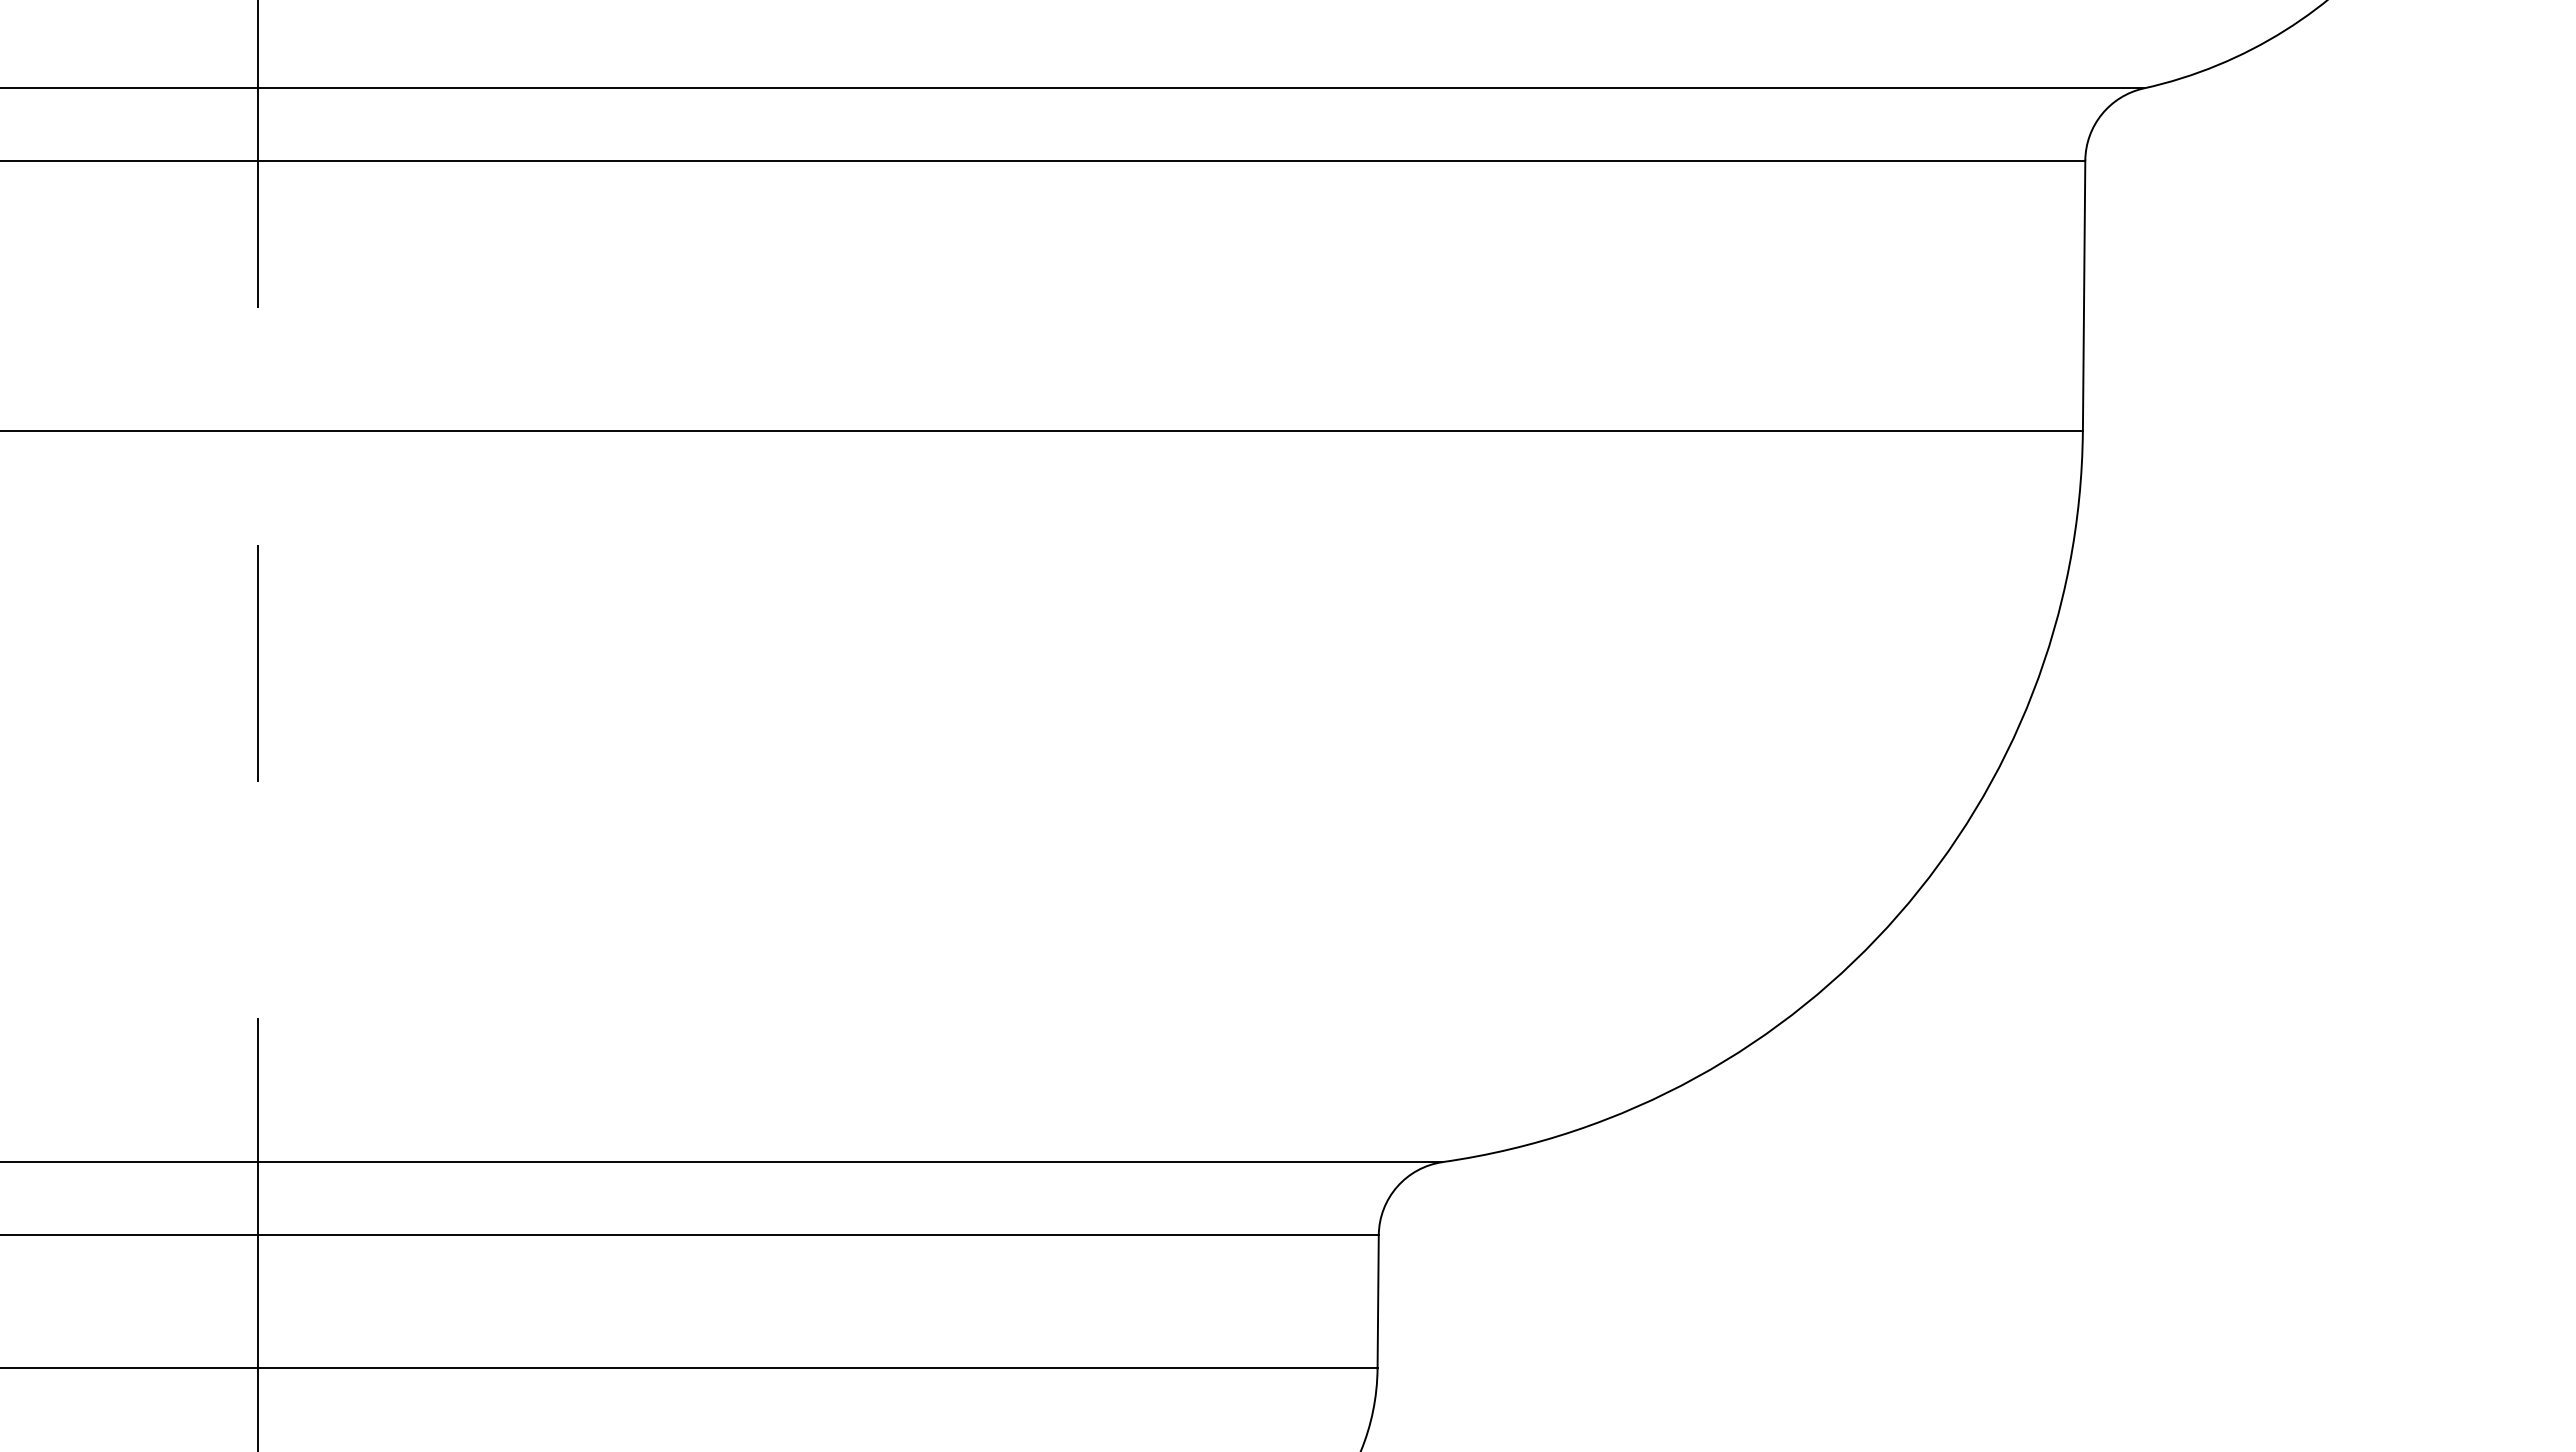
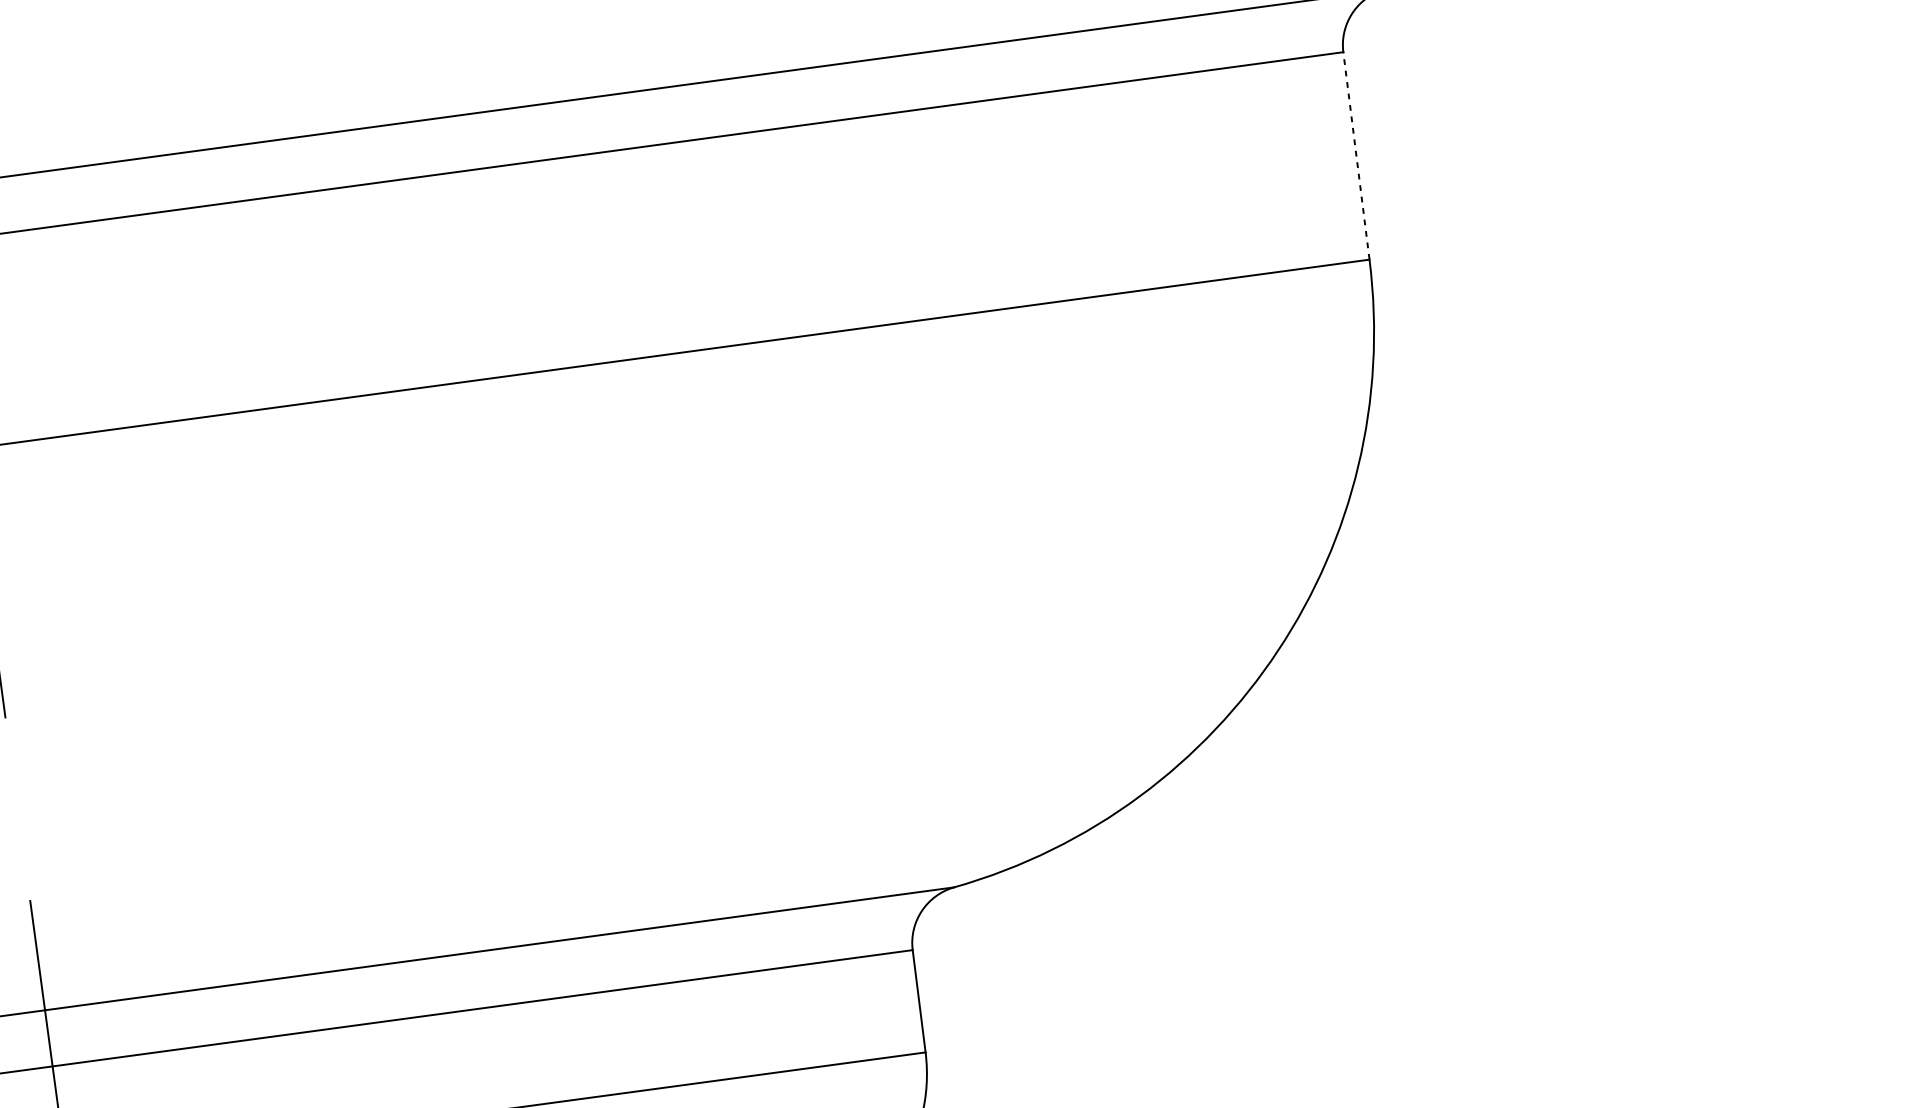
line: (2084, 295) -> (1356, 155), solid -> dashed

